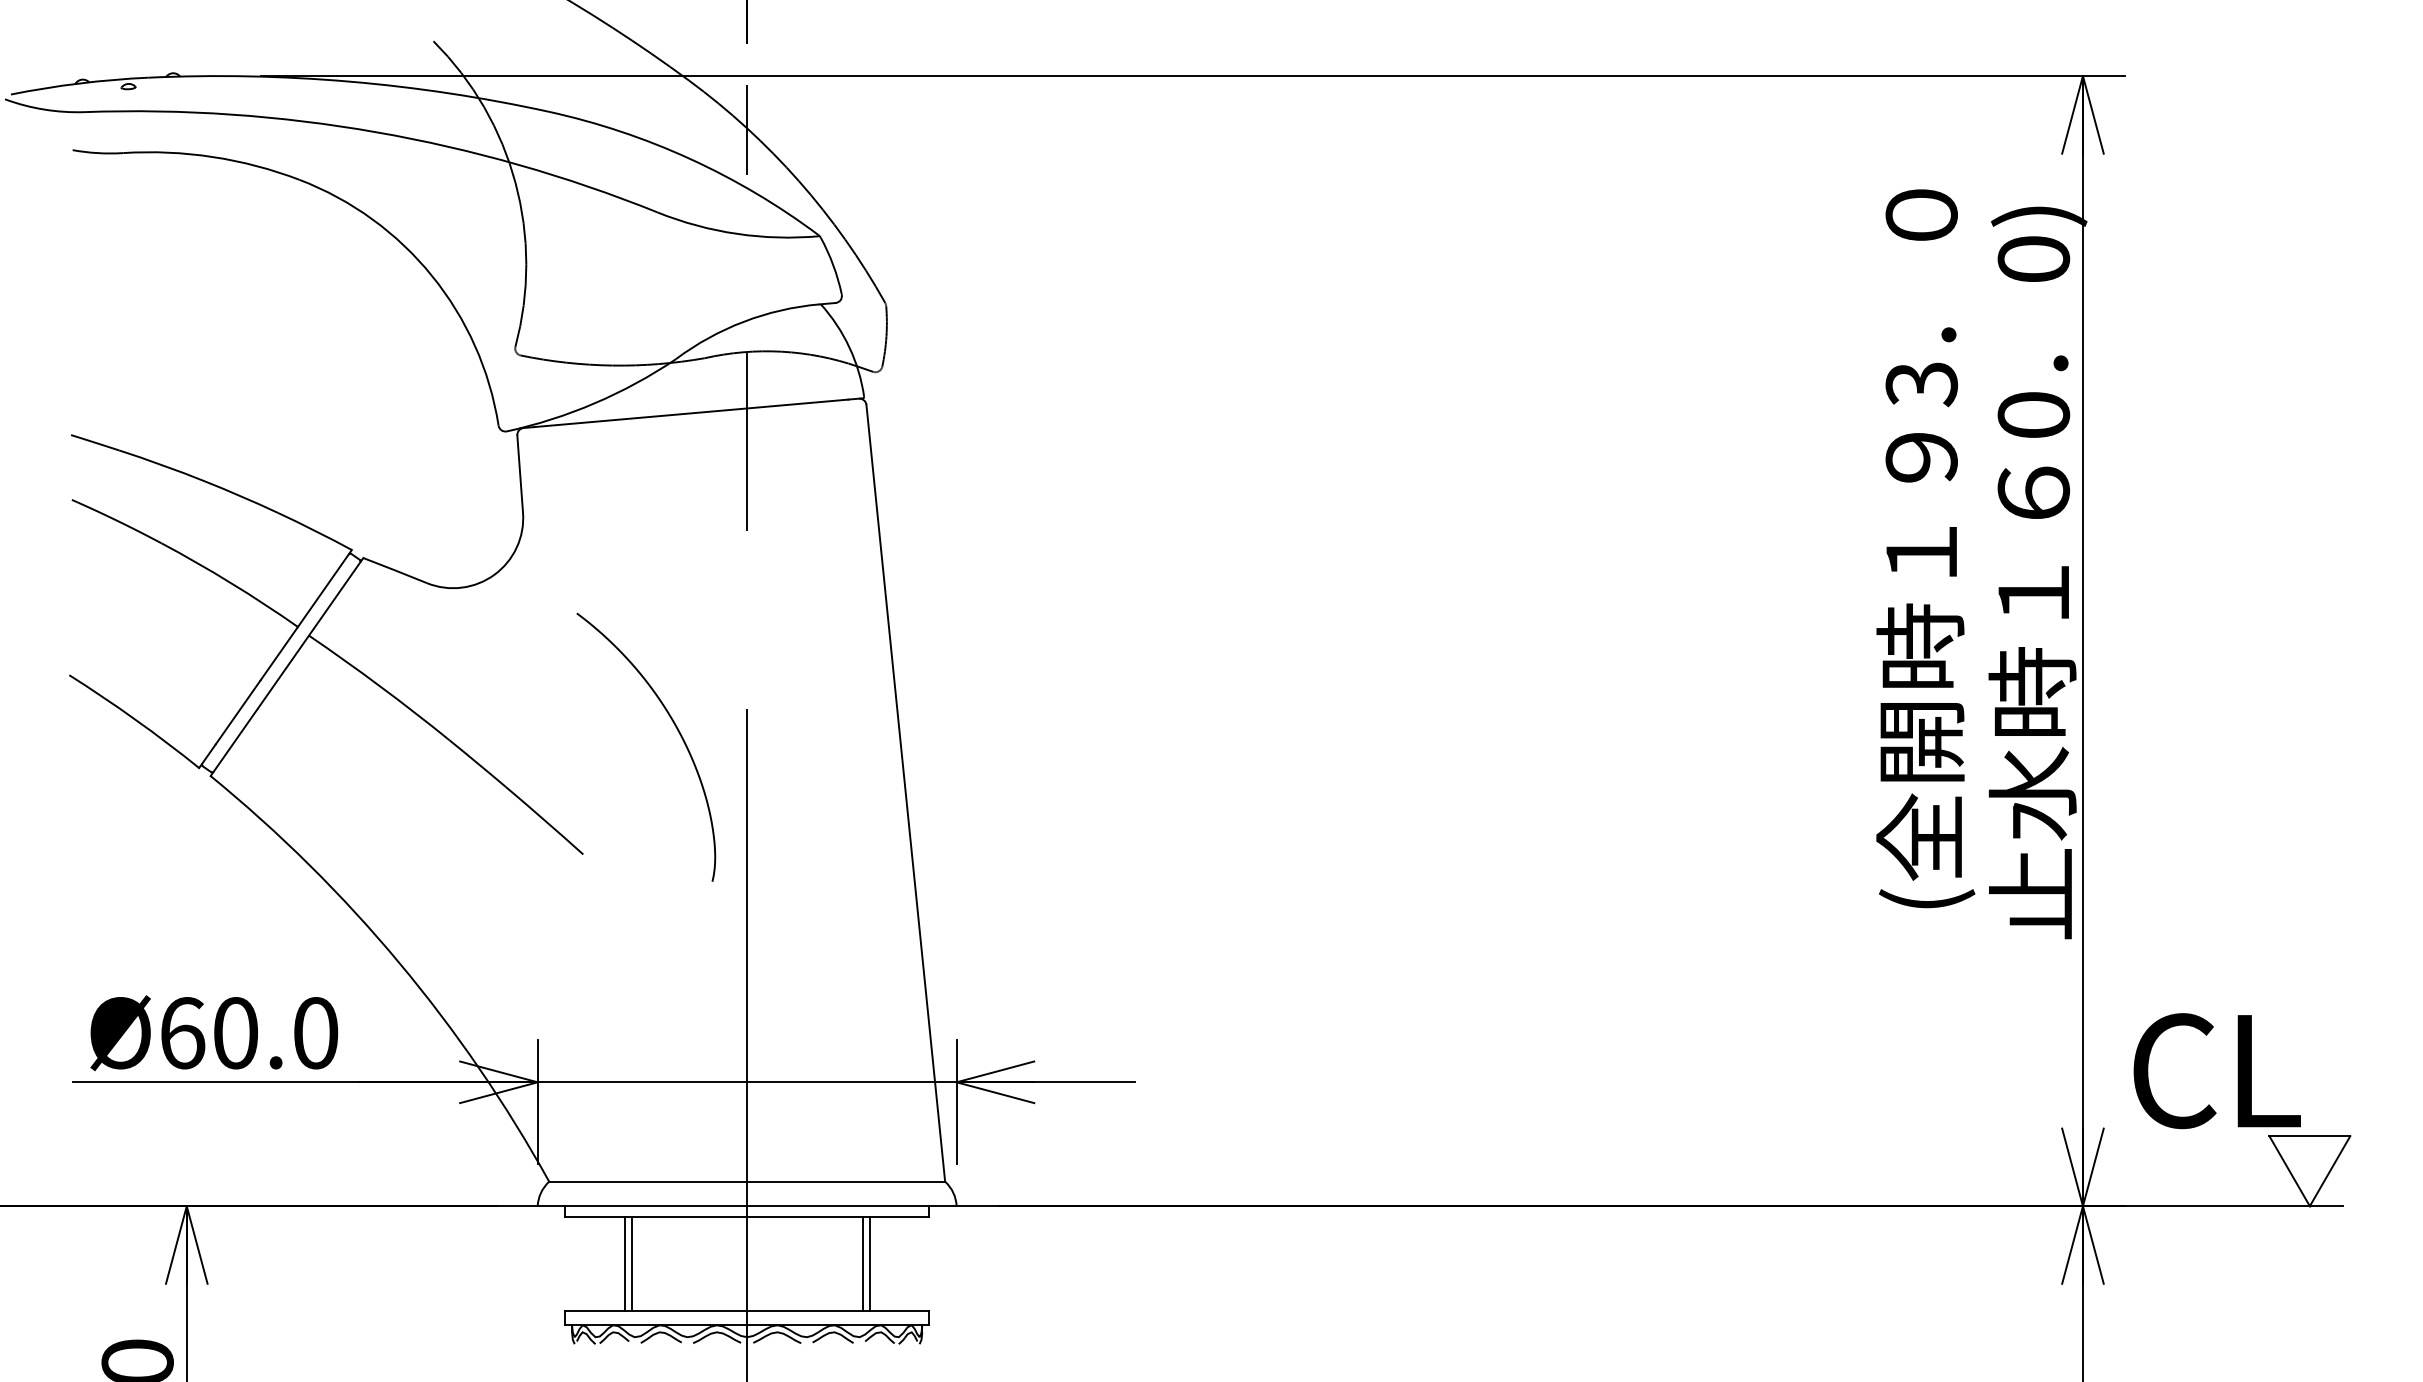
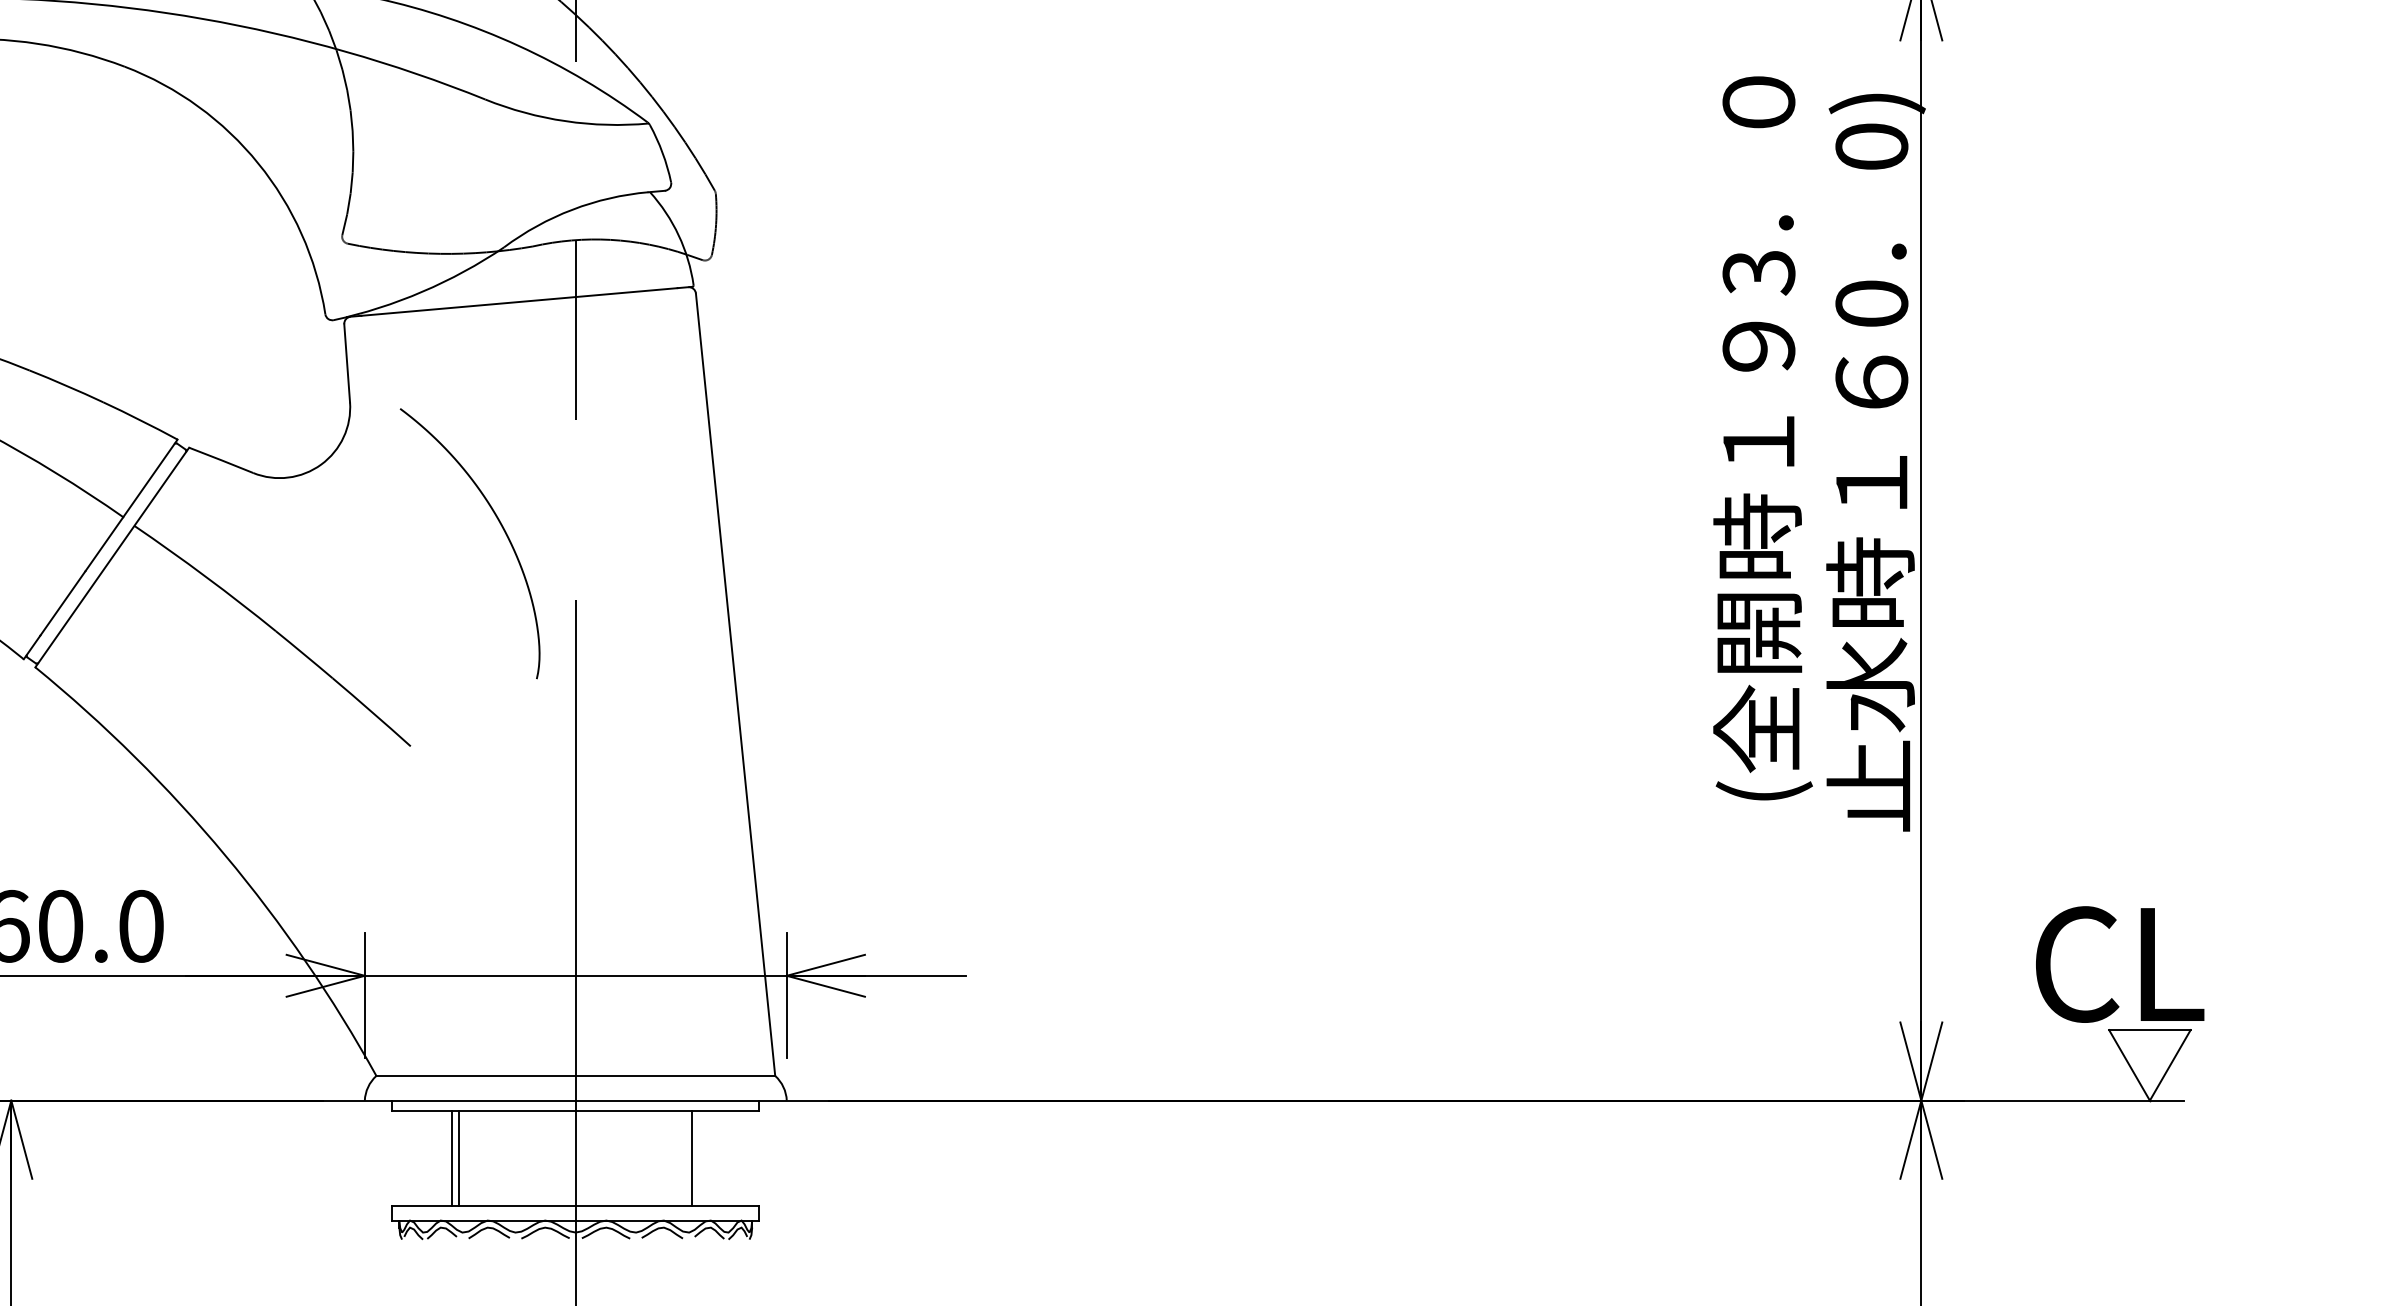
curve: (677, 731) -> (501, 527), moved
text: (2216, 1071) -> (2119, 964), moved
line: (869, 1263) -> (699, 1158), removed

